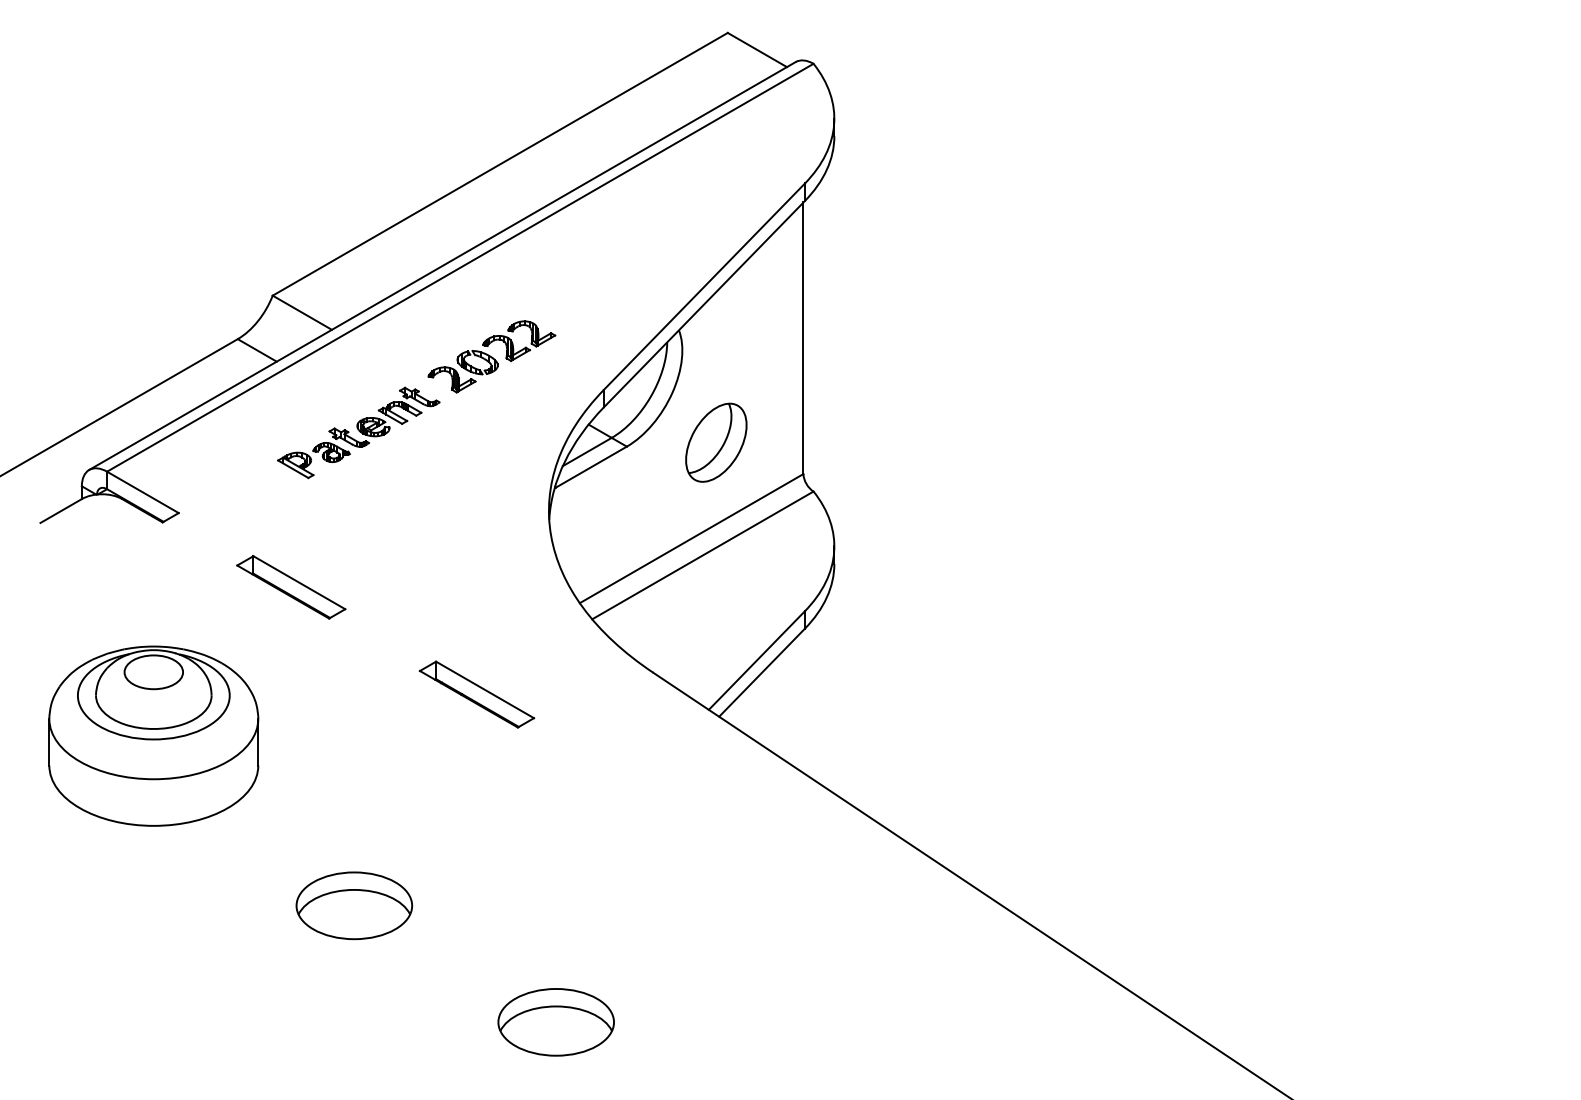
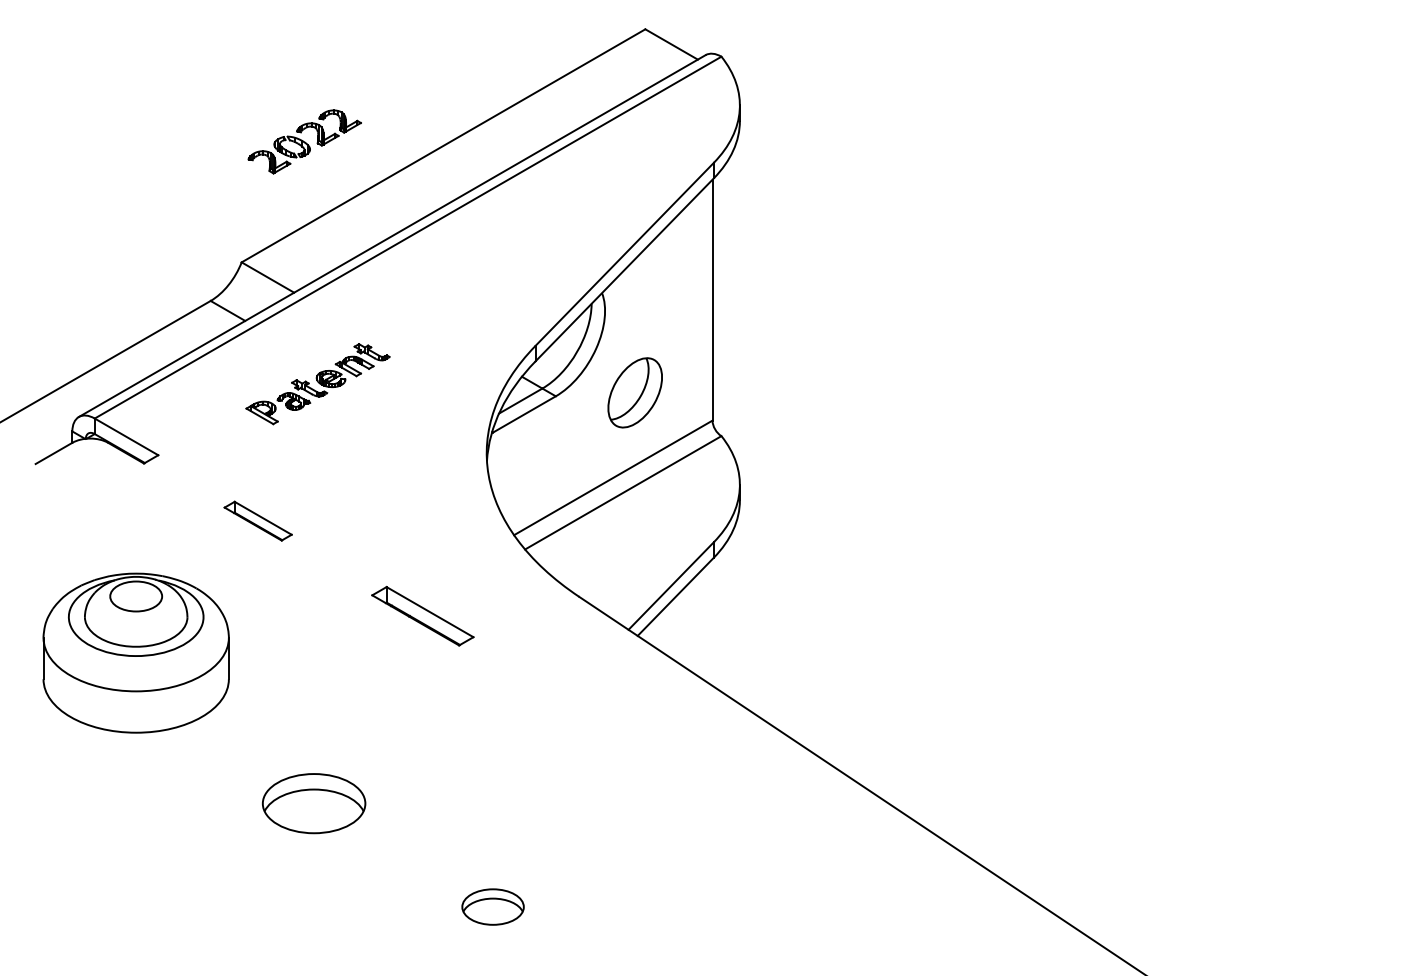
part: (491, 356) -> (304, 141), moved
part: (291, 587) -> (258, 521), size x0.7
part: (555, 1022) -> (492, 907), size x0.6

